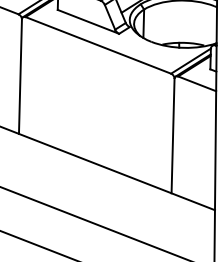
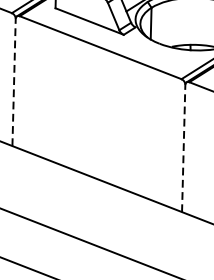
line: (20, 76) -> (14, 82), solid -> dashed
line: (173, 135) -> (184, 147), solid -> dashed

